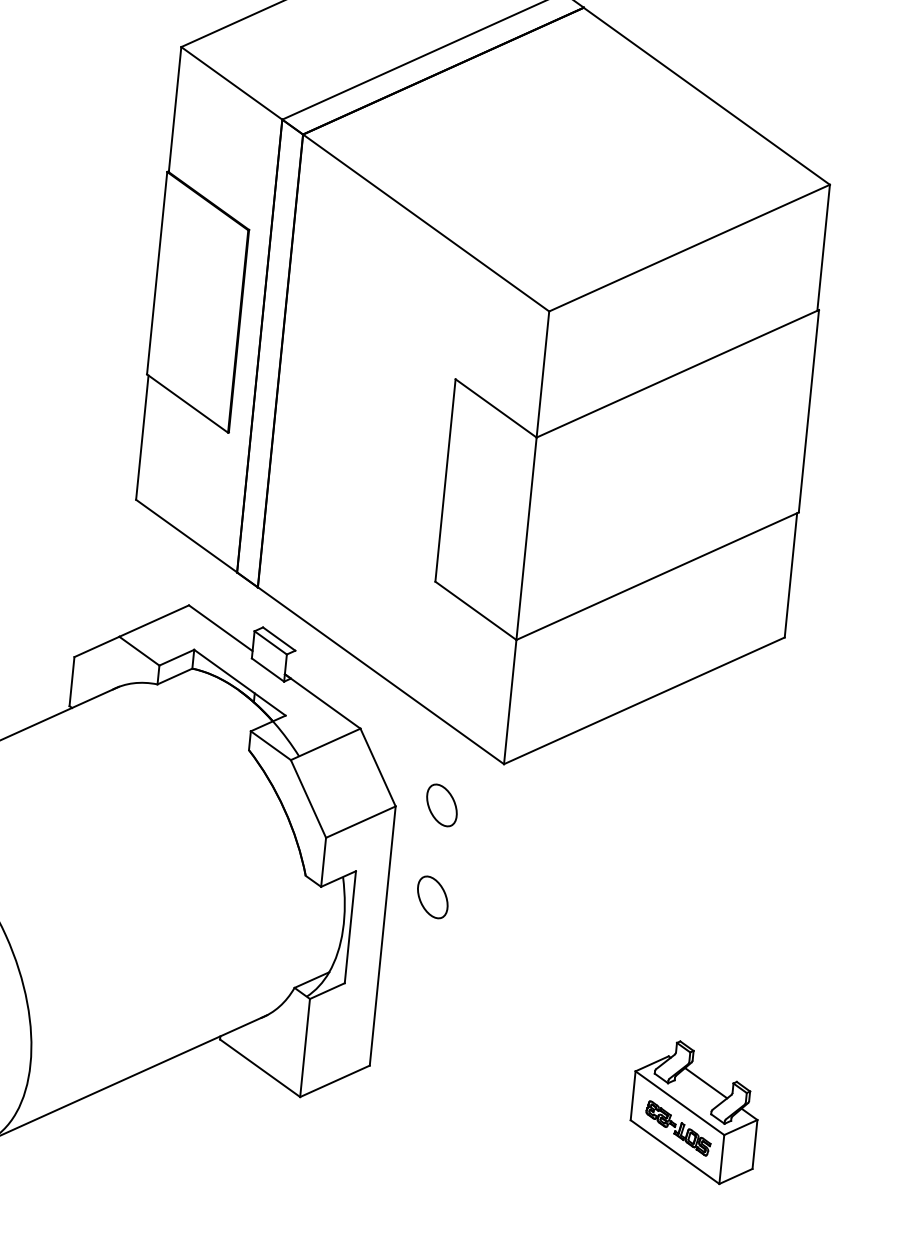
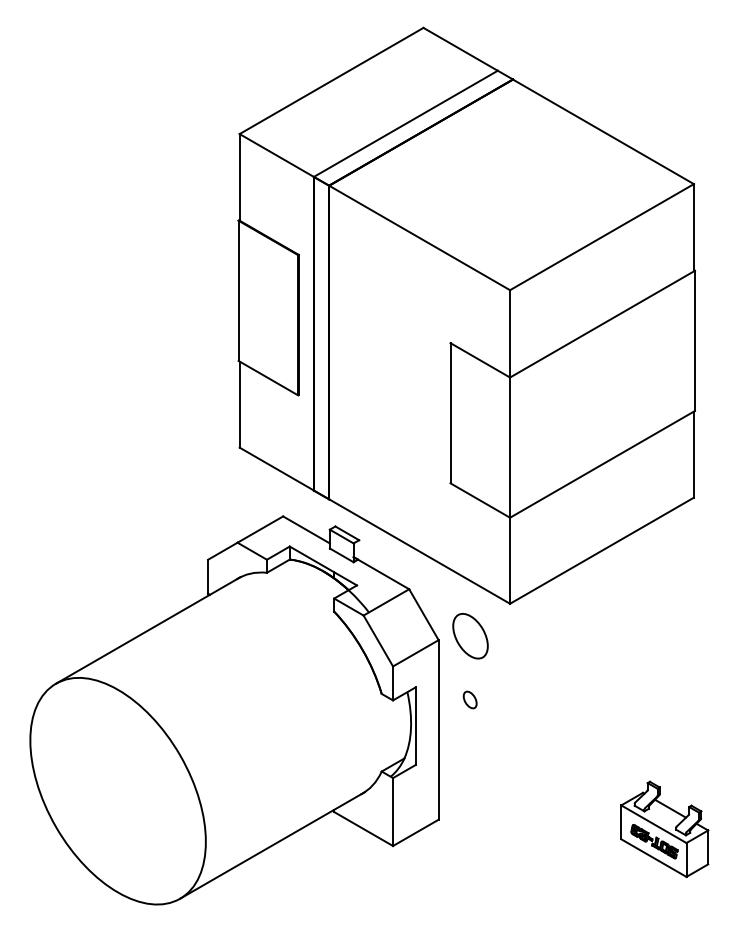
part: (440, 805) -> (469, 636), size x1.6
part: (431, 896) -> (469, 699), size x0.6

